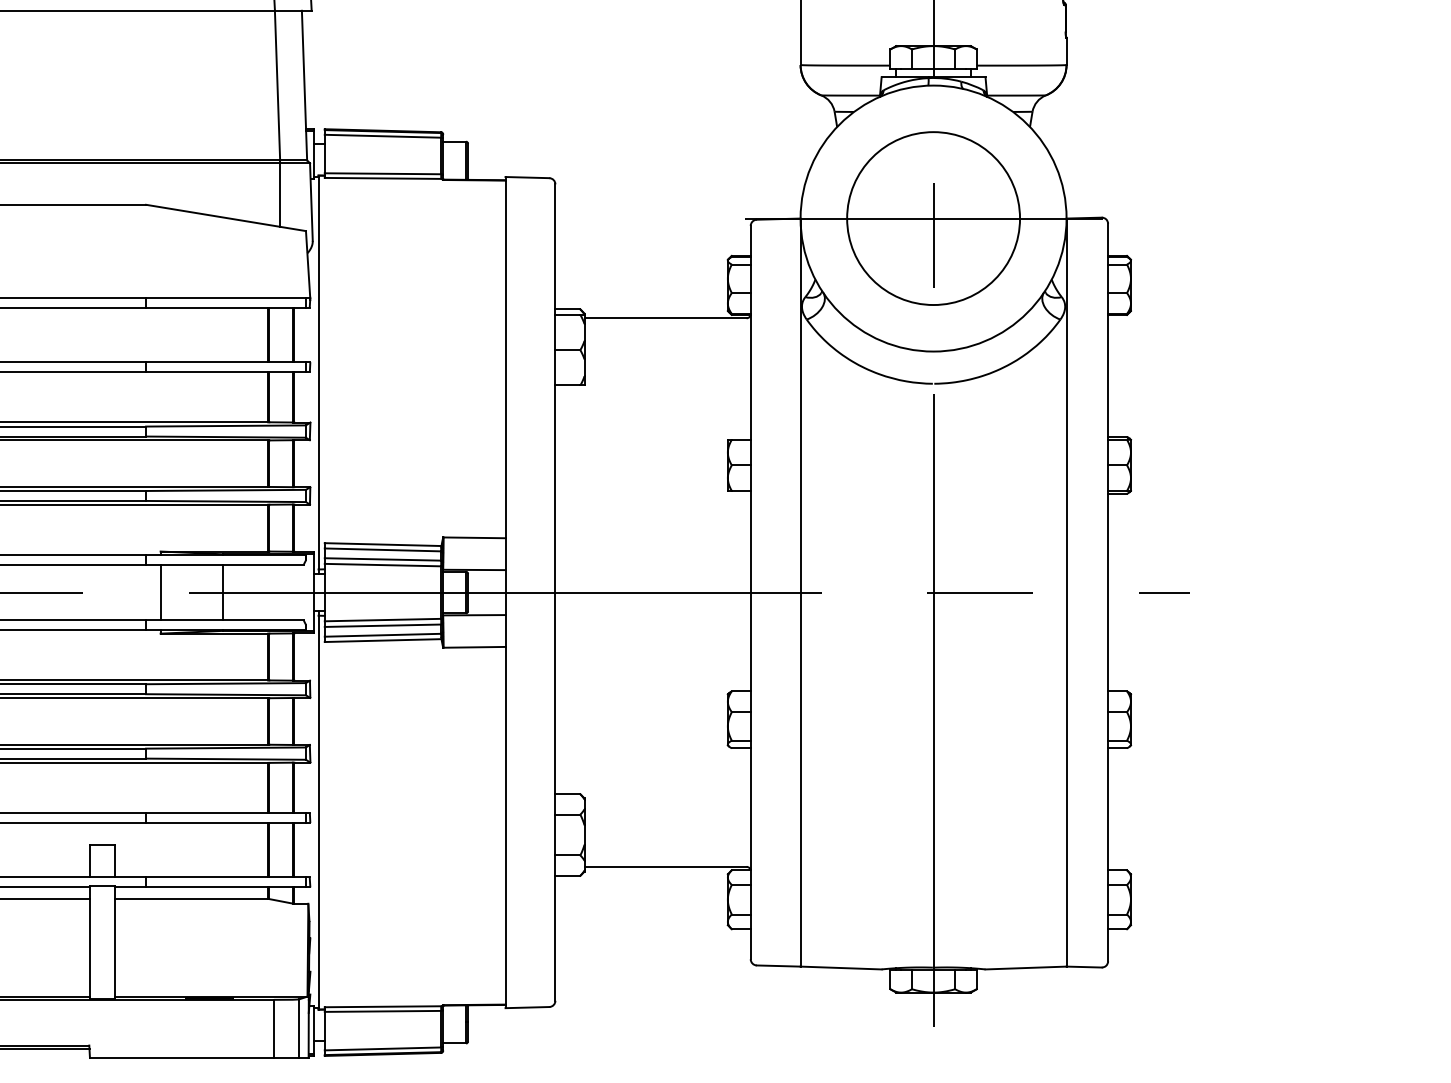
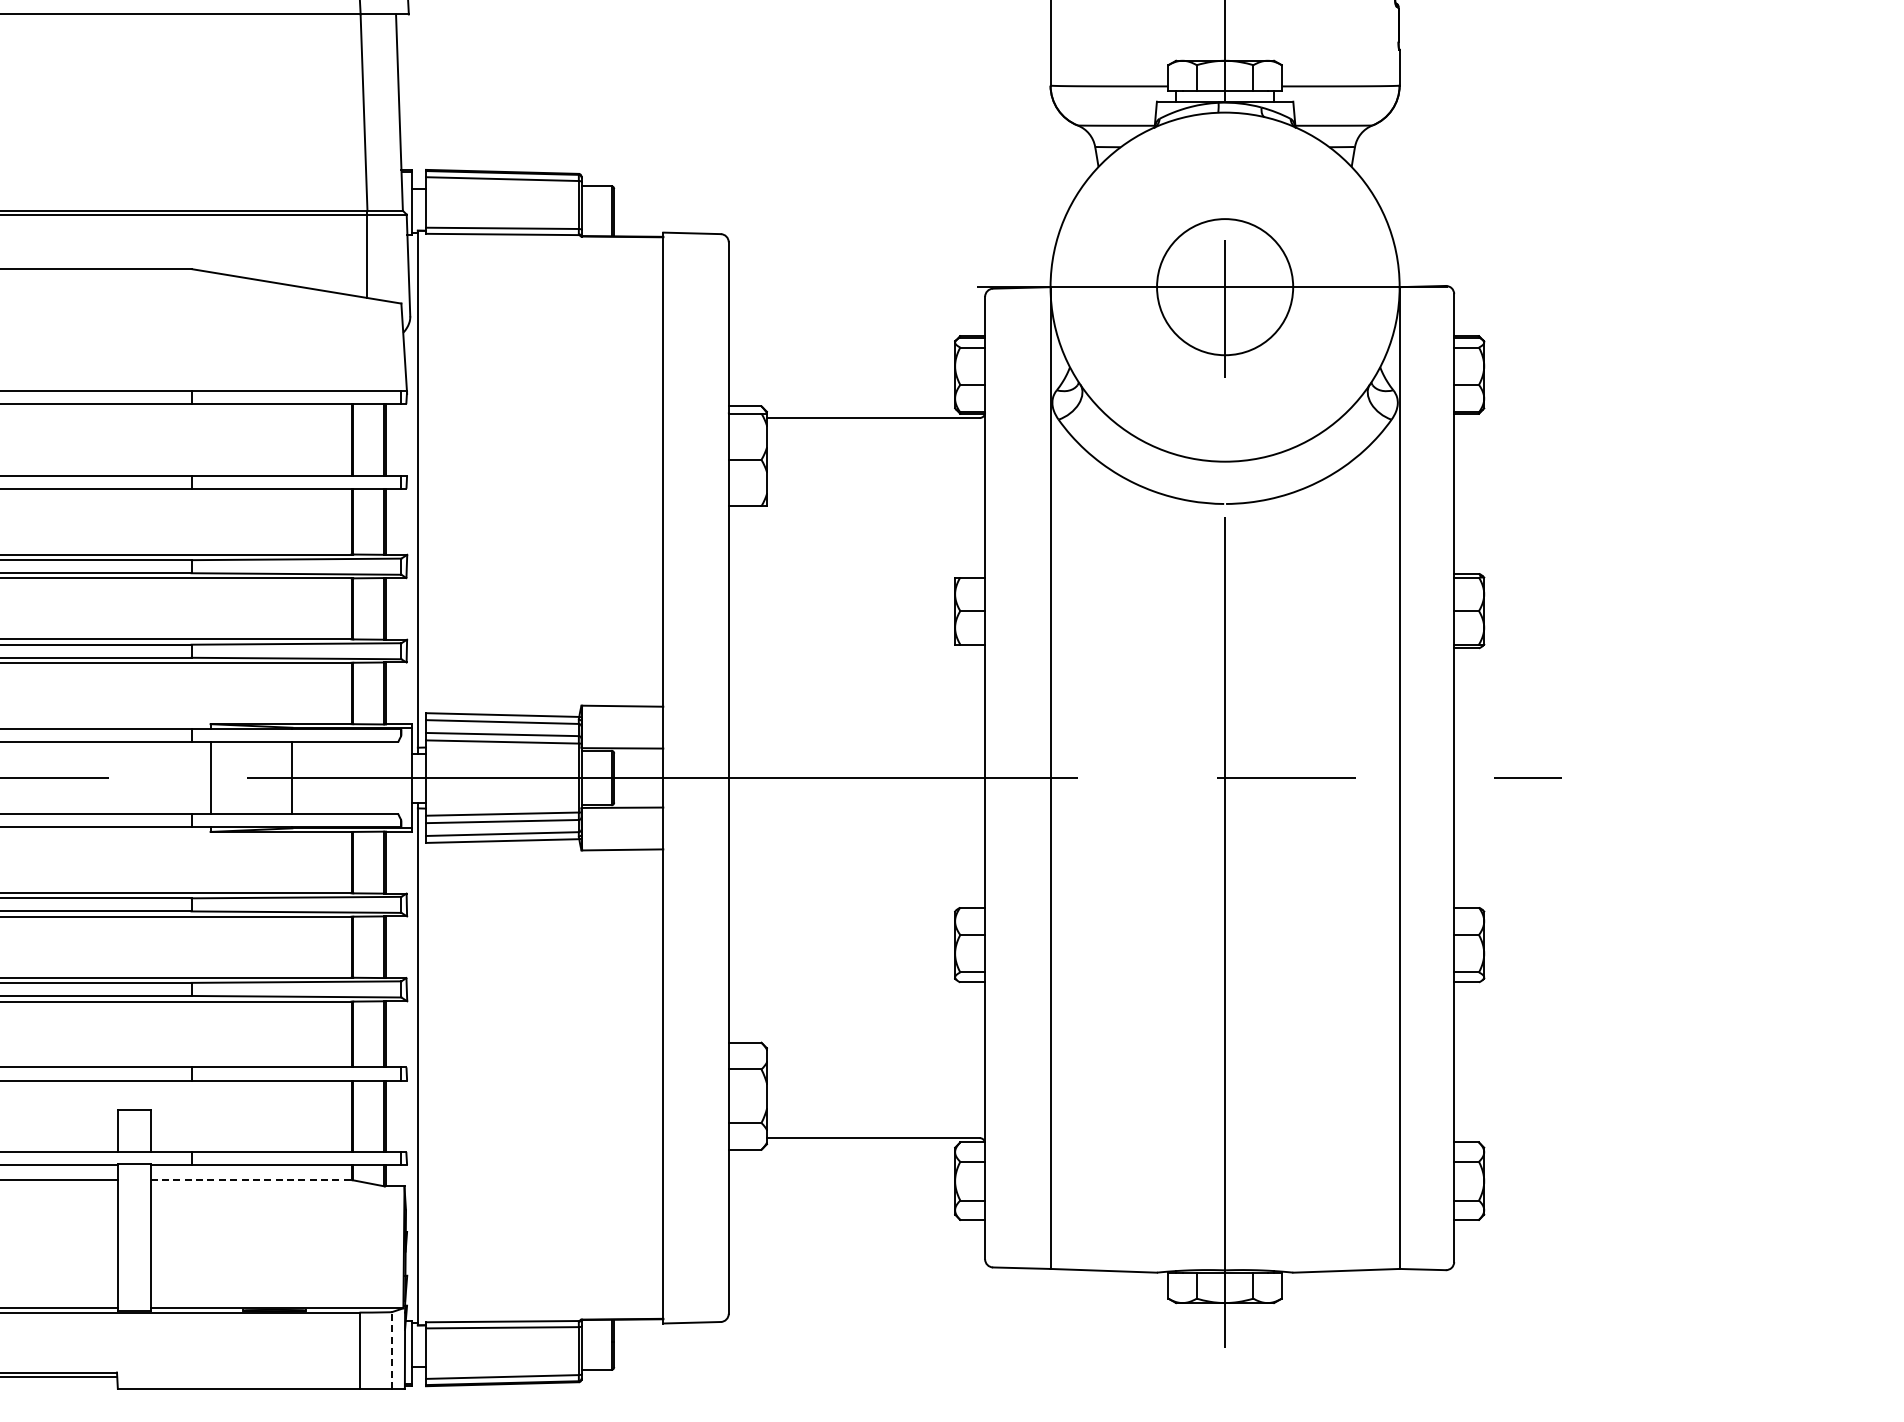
circle: (933, 218) -> (1224, 286), size x0.6
line: (191, 899) -> (251, 1180), solid -> dashed
line: (299, 1028) -> (392, 1350), solid -> dashed

